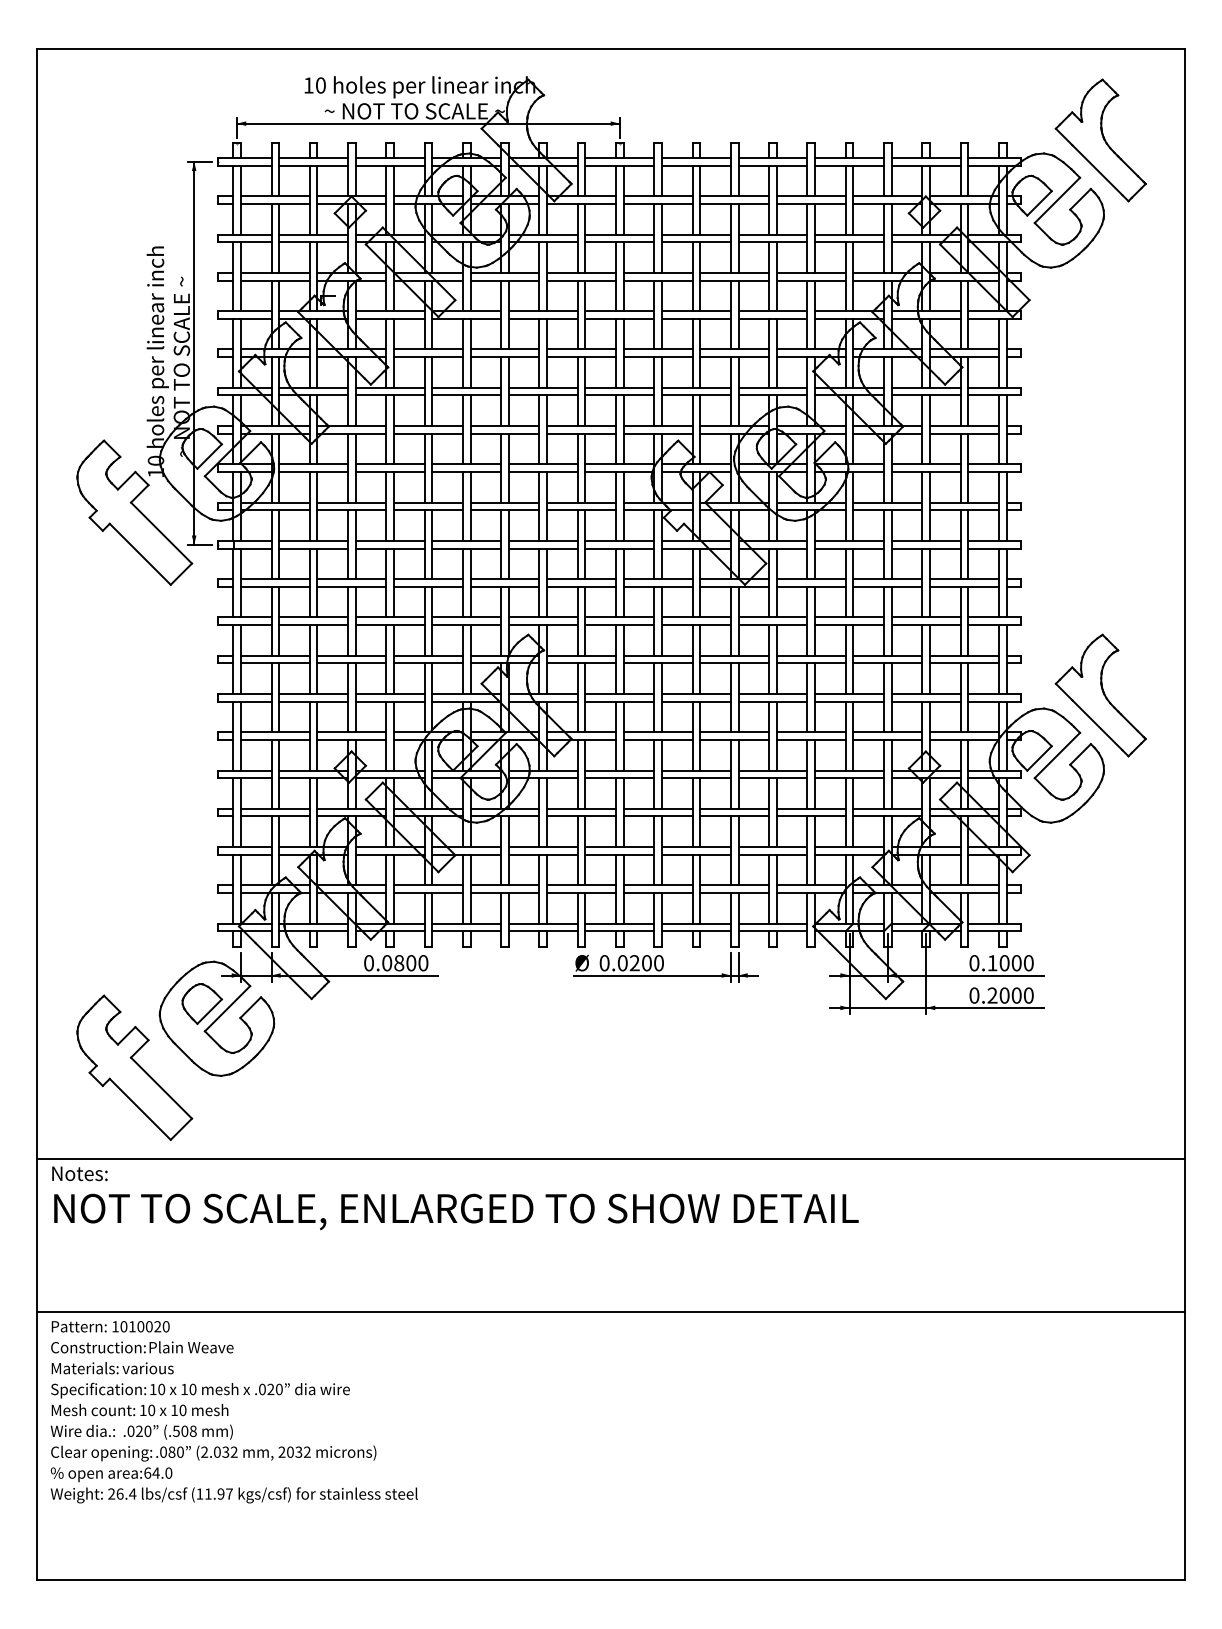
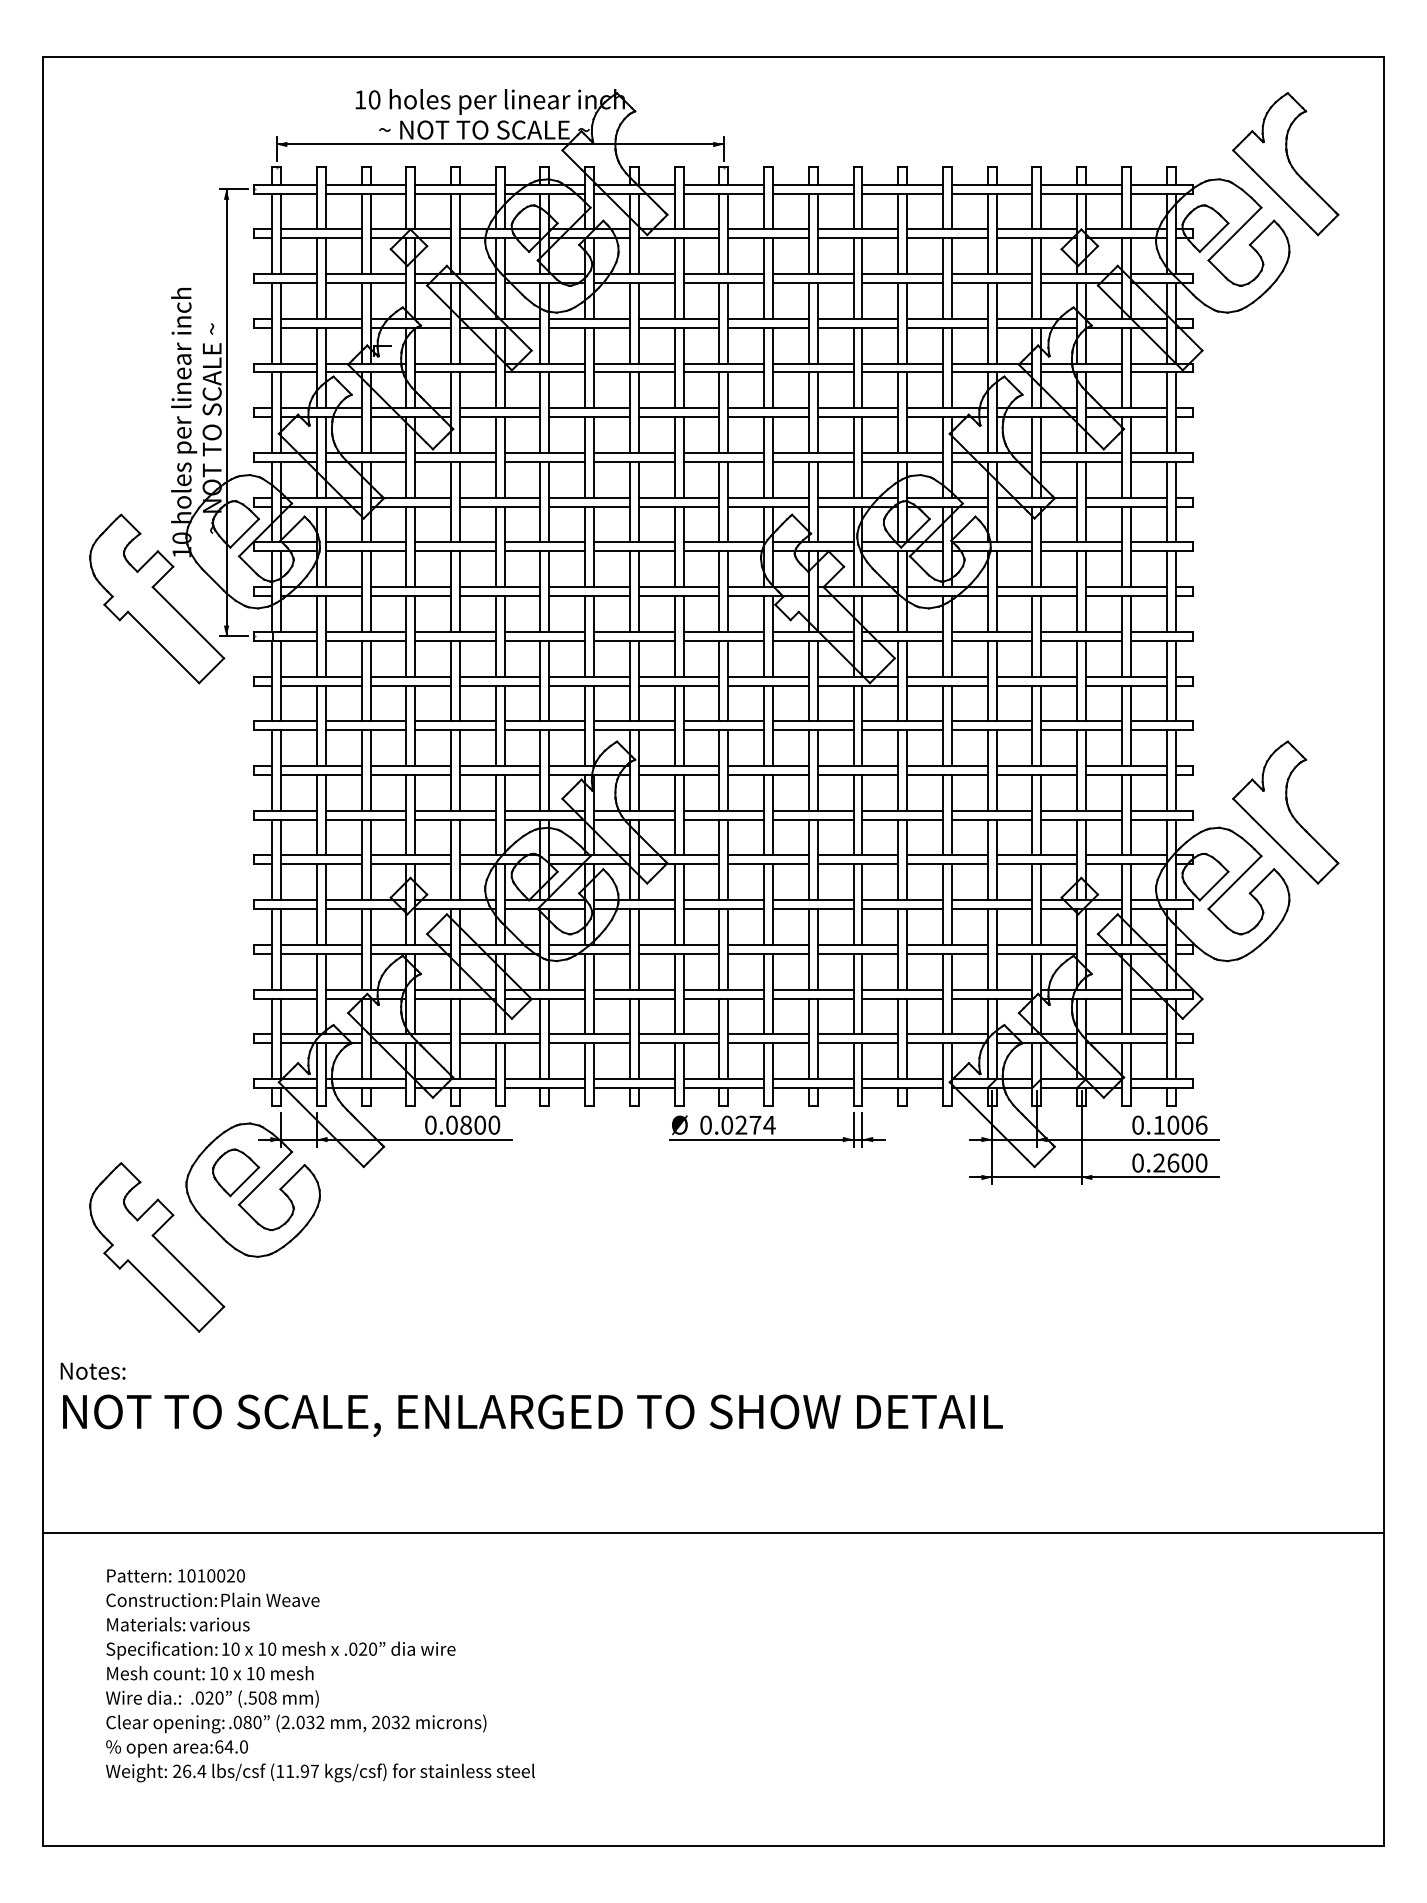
text: (652, 962) -> (762, 1124), 0.0200 -> 0.0274
text: (1028, 962) -> (1201, 1124), 0.1000 -> 0.1006
text: (1004, 995) -> (1173, 1162), 0.2000 -> 0.2600
line: (611, 1158) -> (713, 1353), removed
text: (234, 1411) -> (320, 1675), moved

